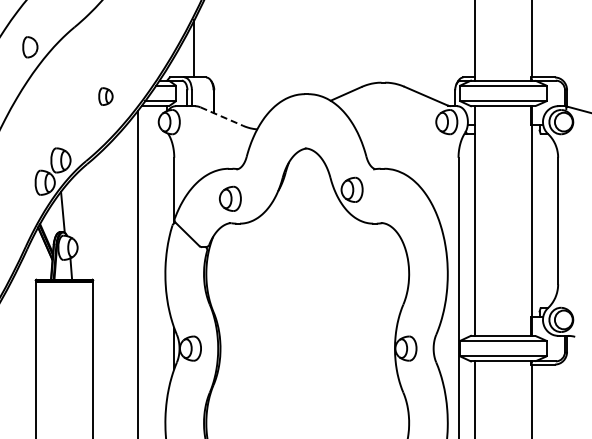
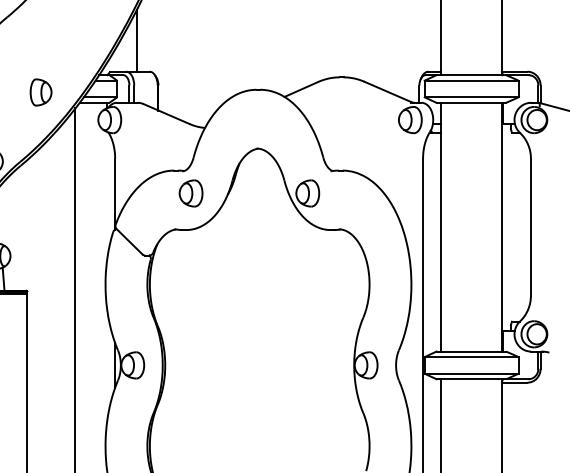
part: (105, 96) -> (40, 92), size x1.43
line: (222, 116) -> (167, 113), dashed -> solid
part: (230, 198) -> (191, 193), moved

